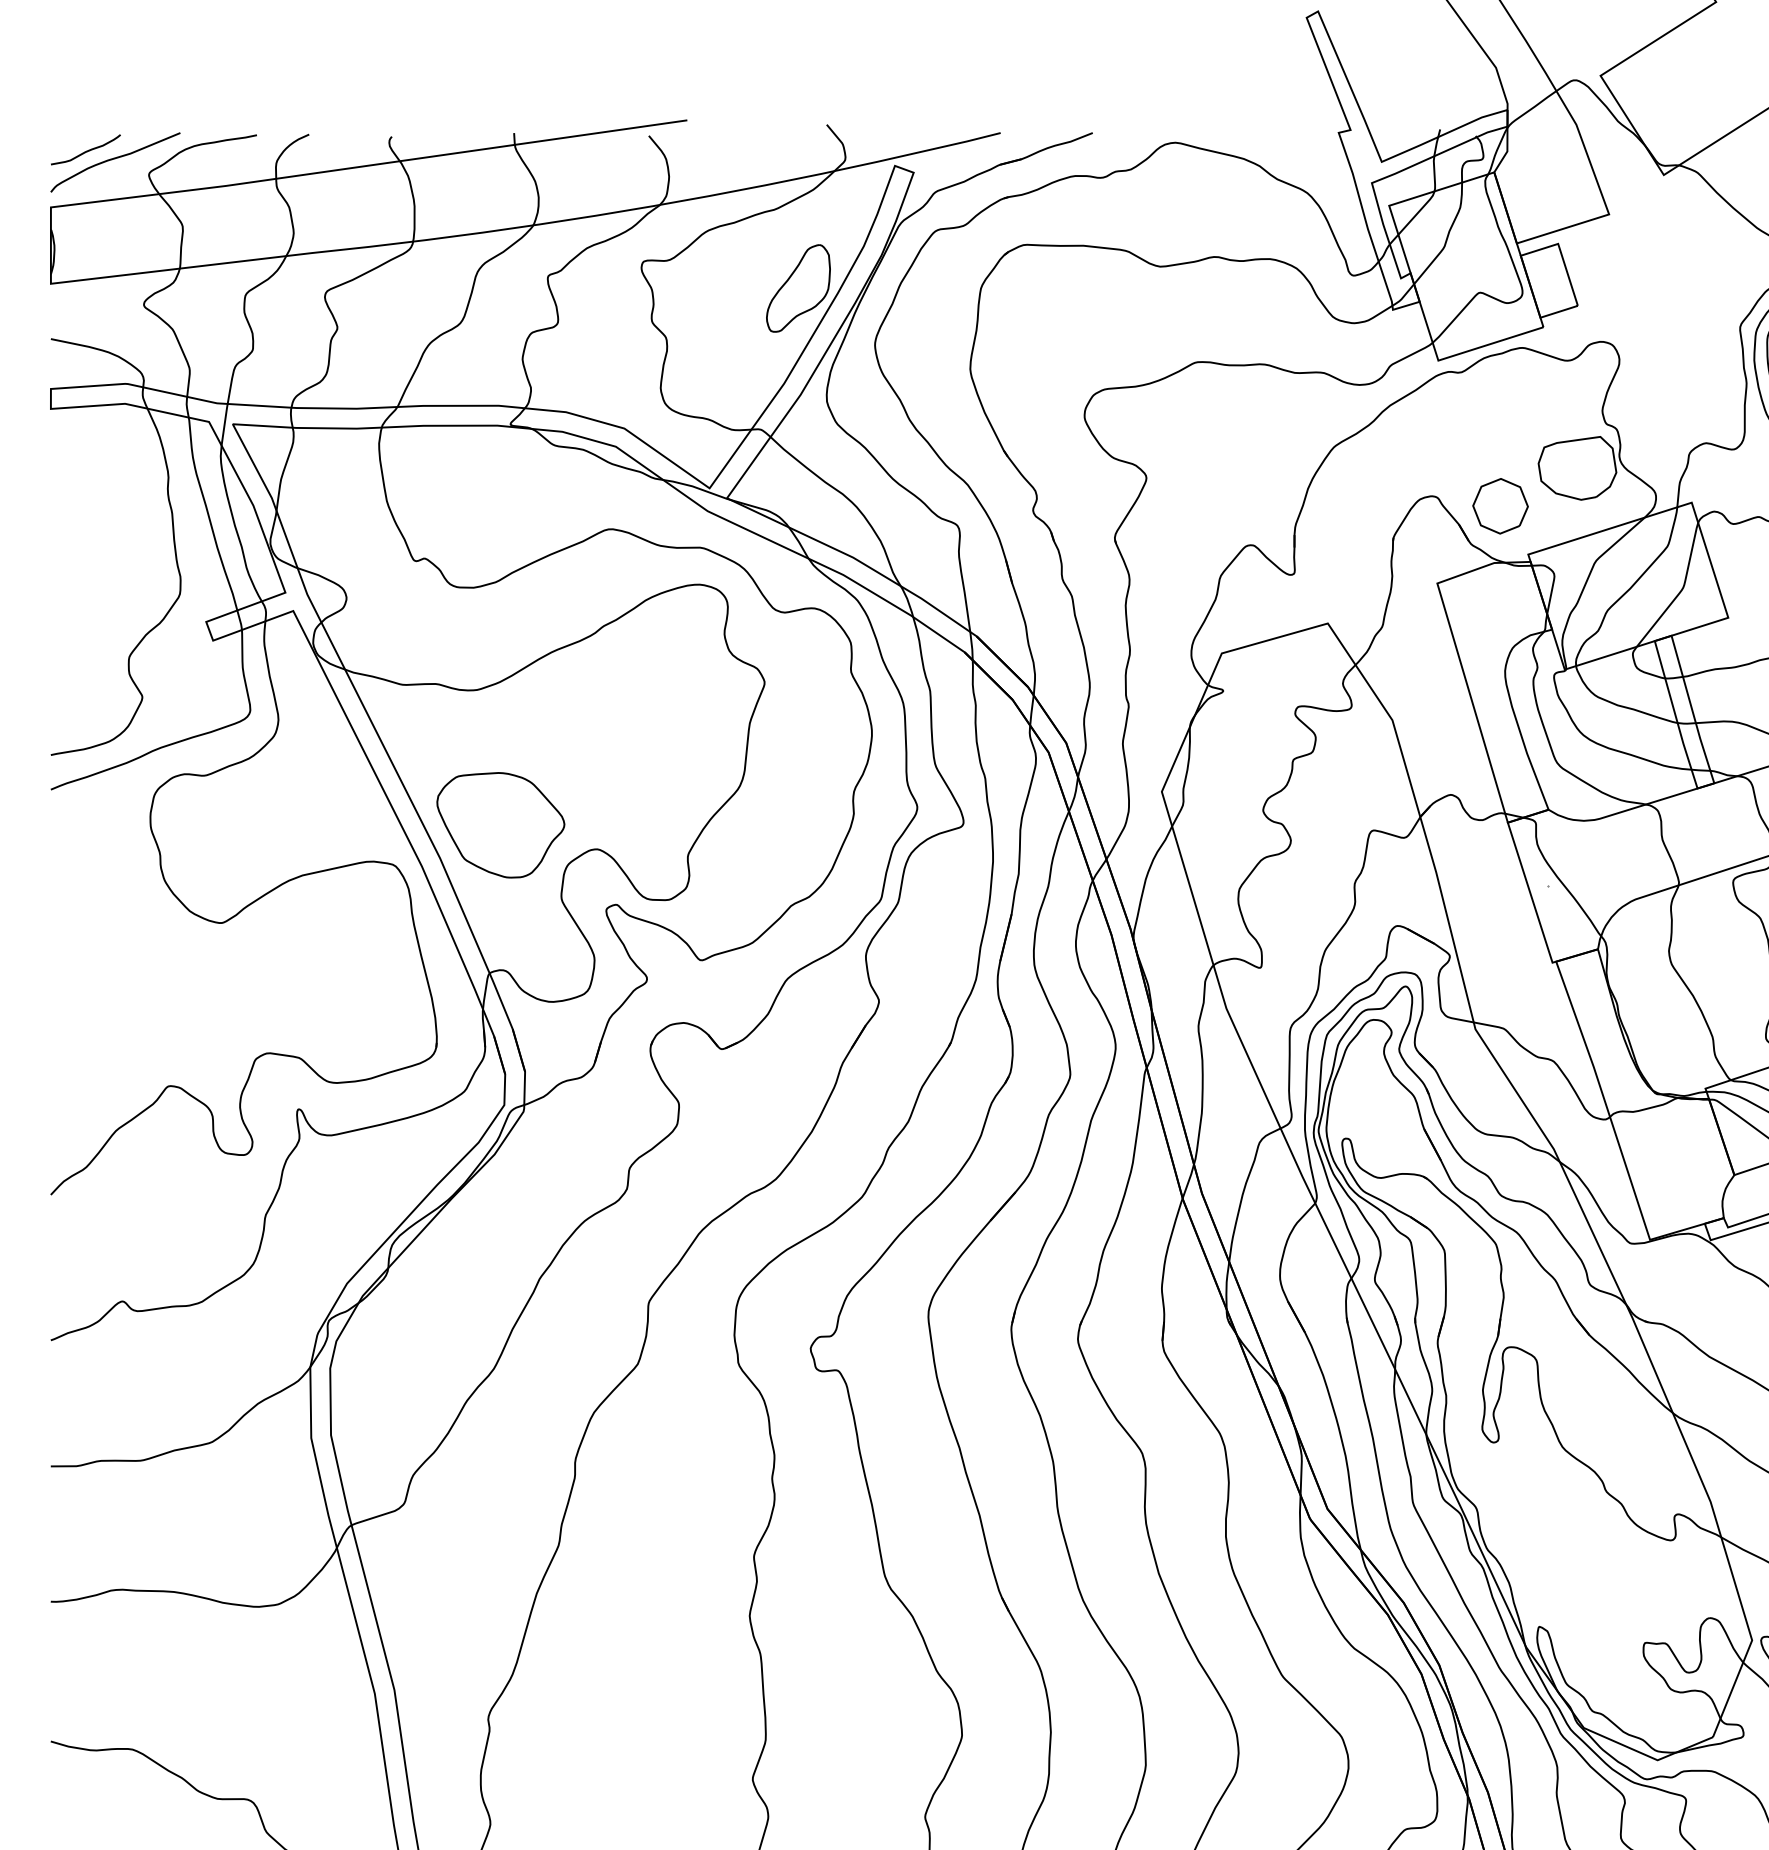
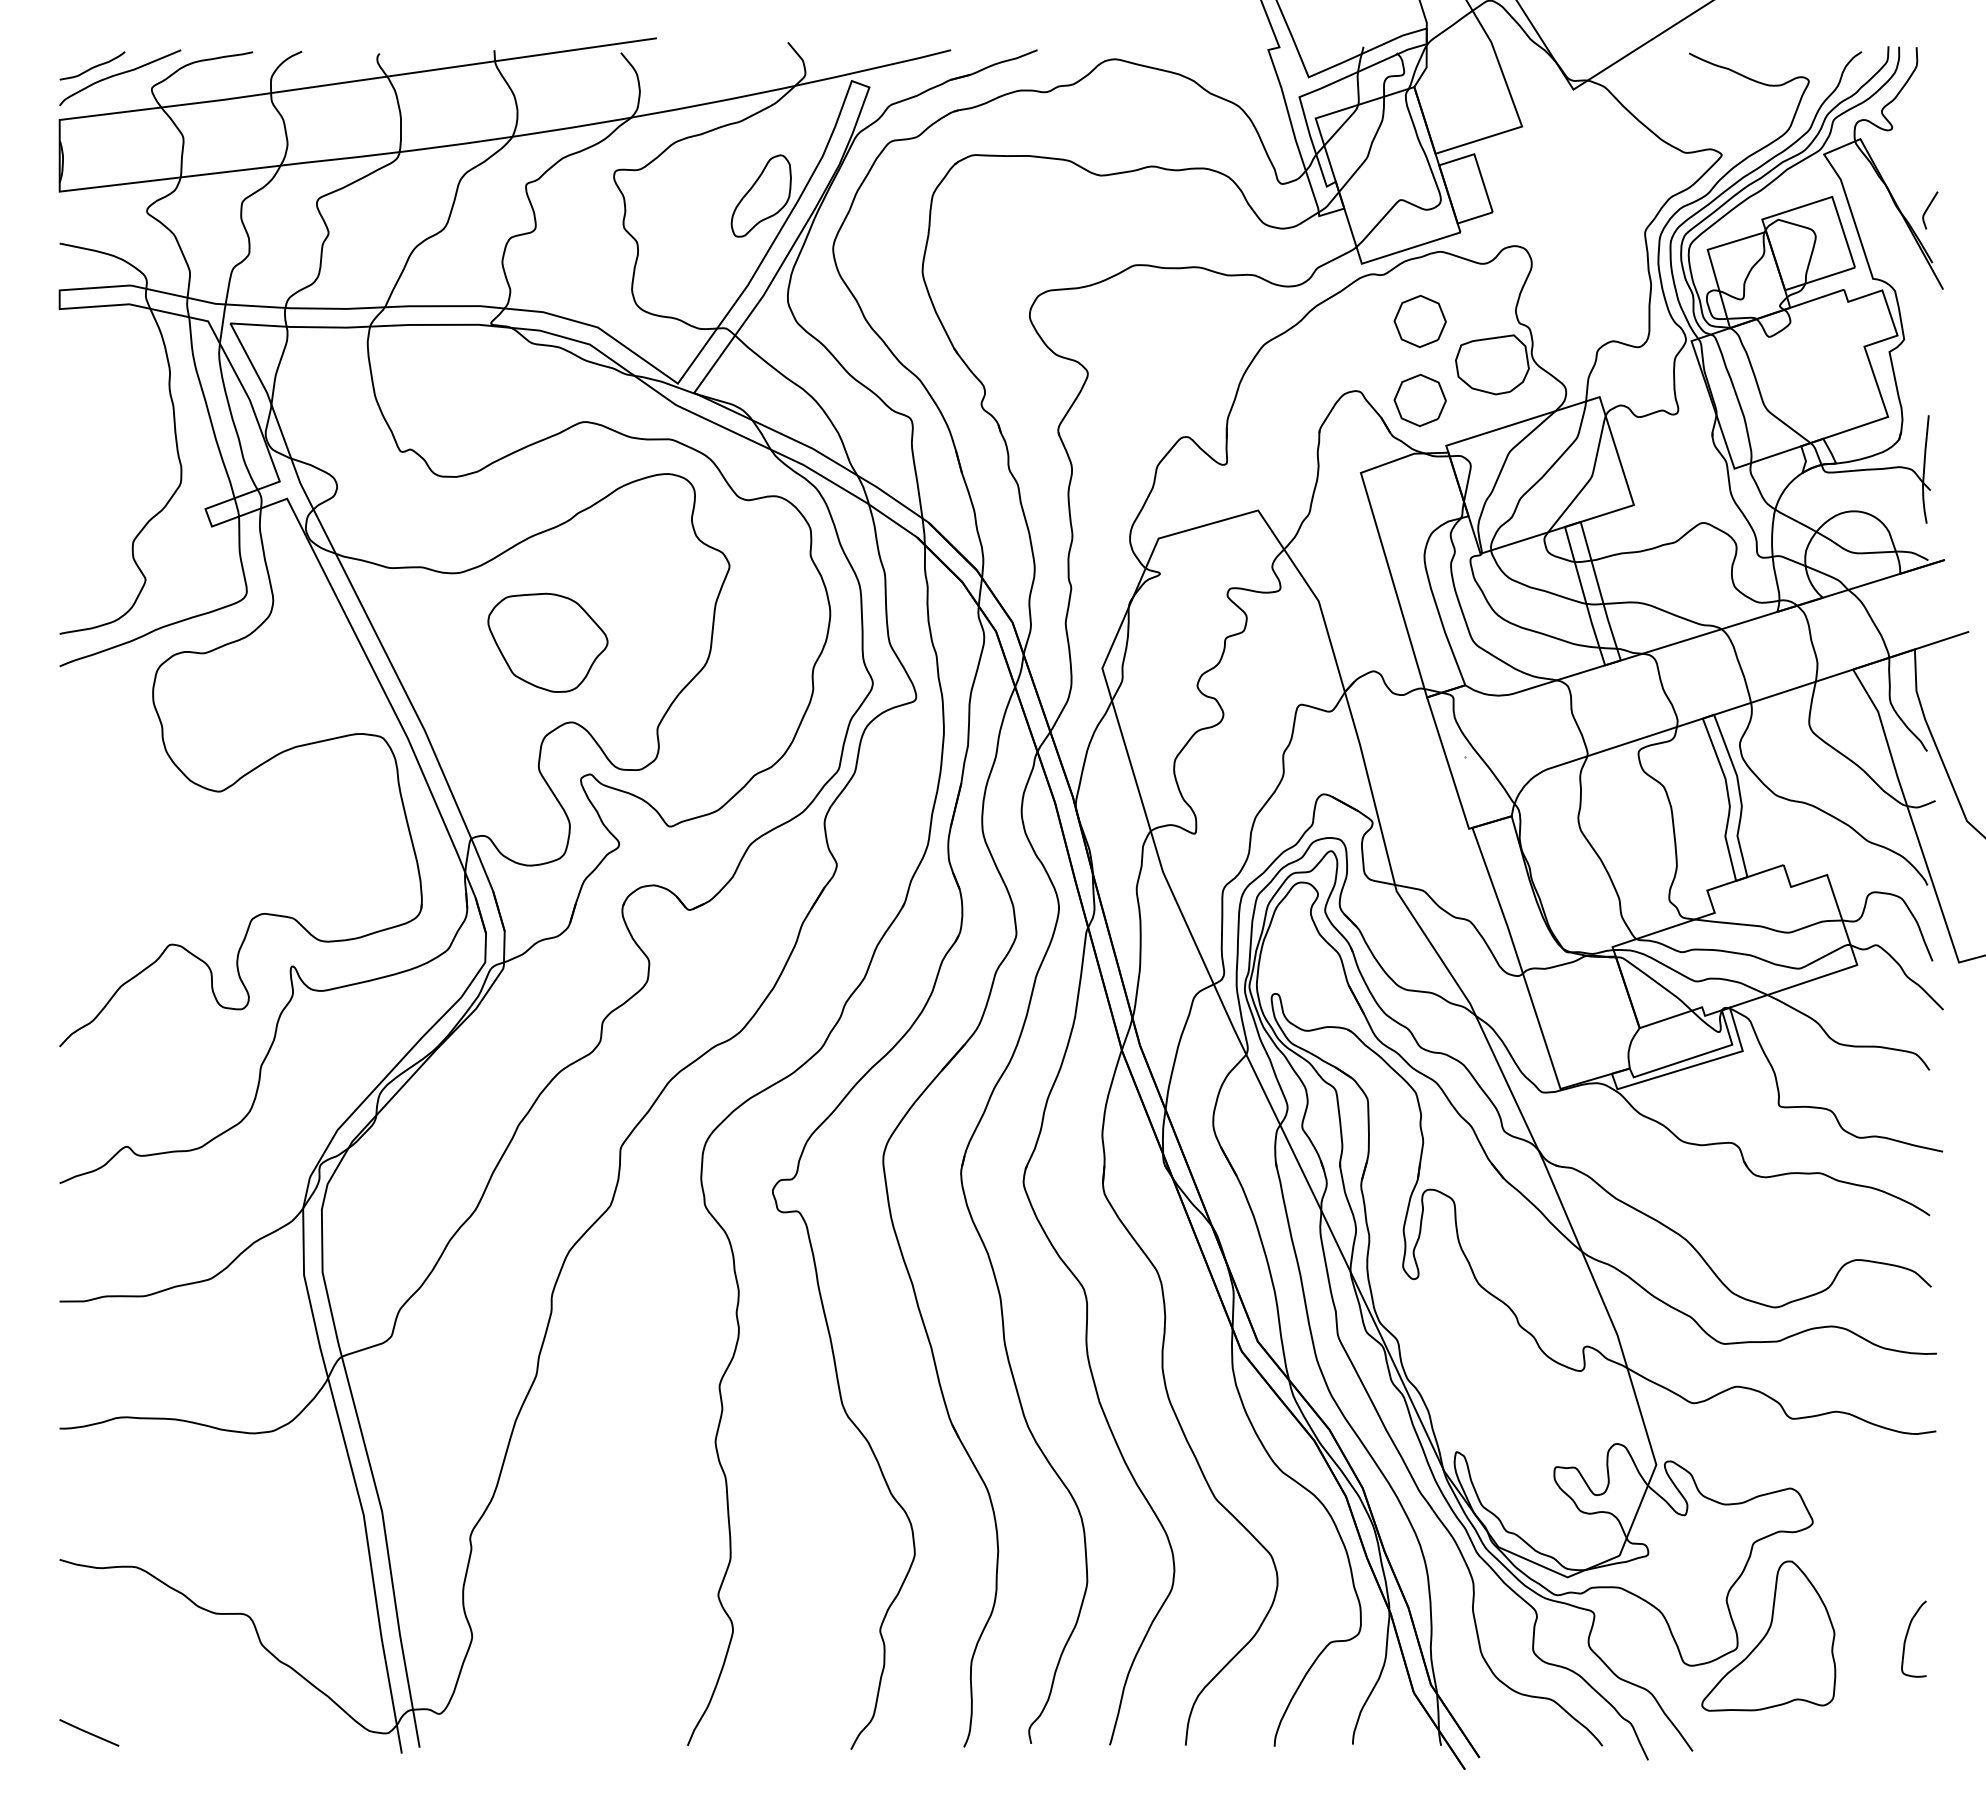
part: (1499, 421) -> (1419, 320), added
part: (500, 824) -> (547, 642), moved

